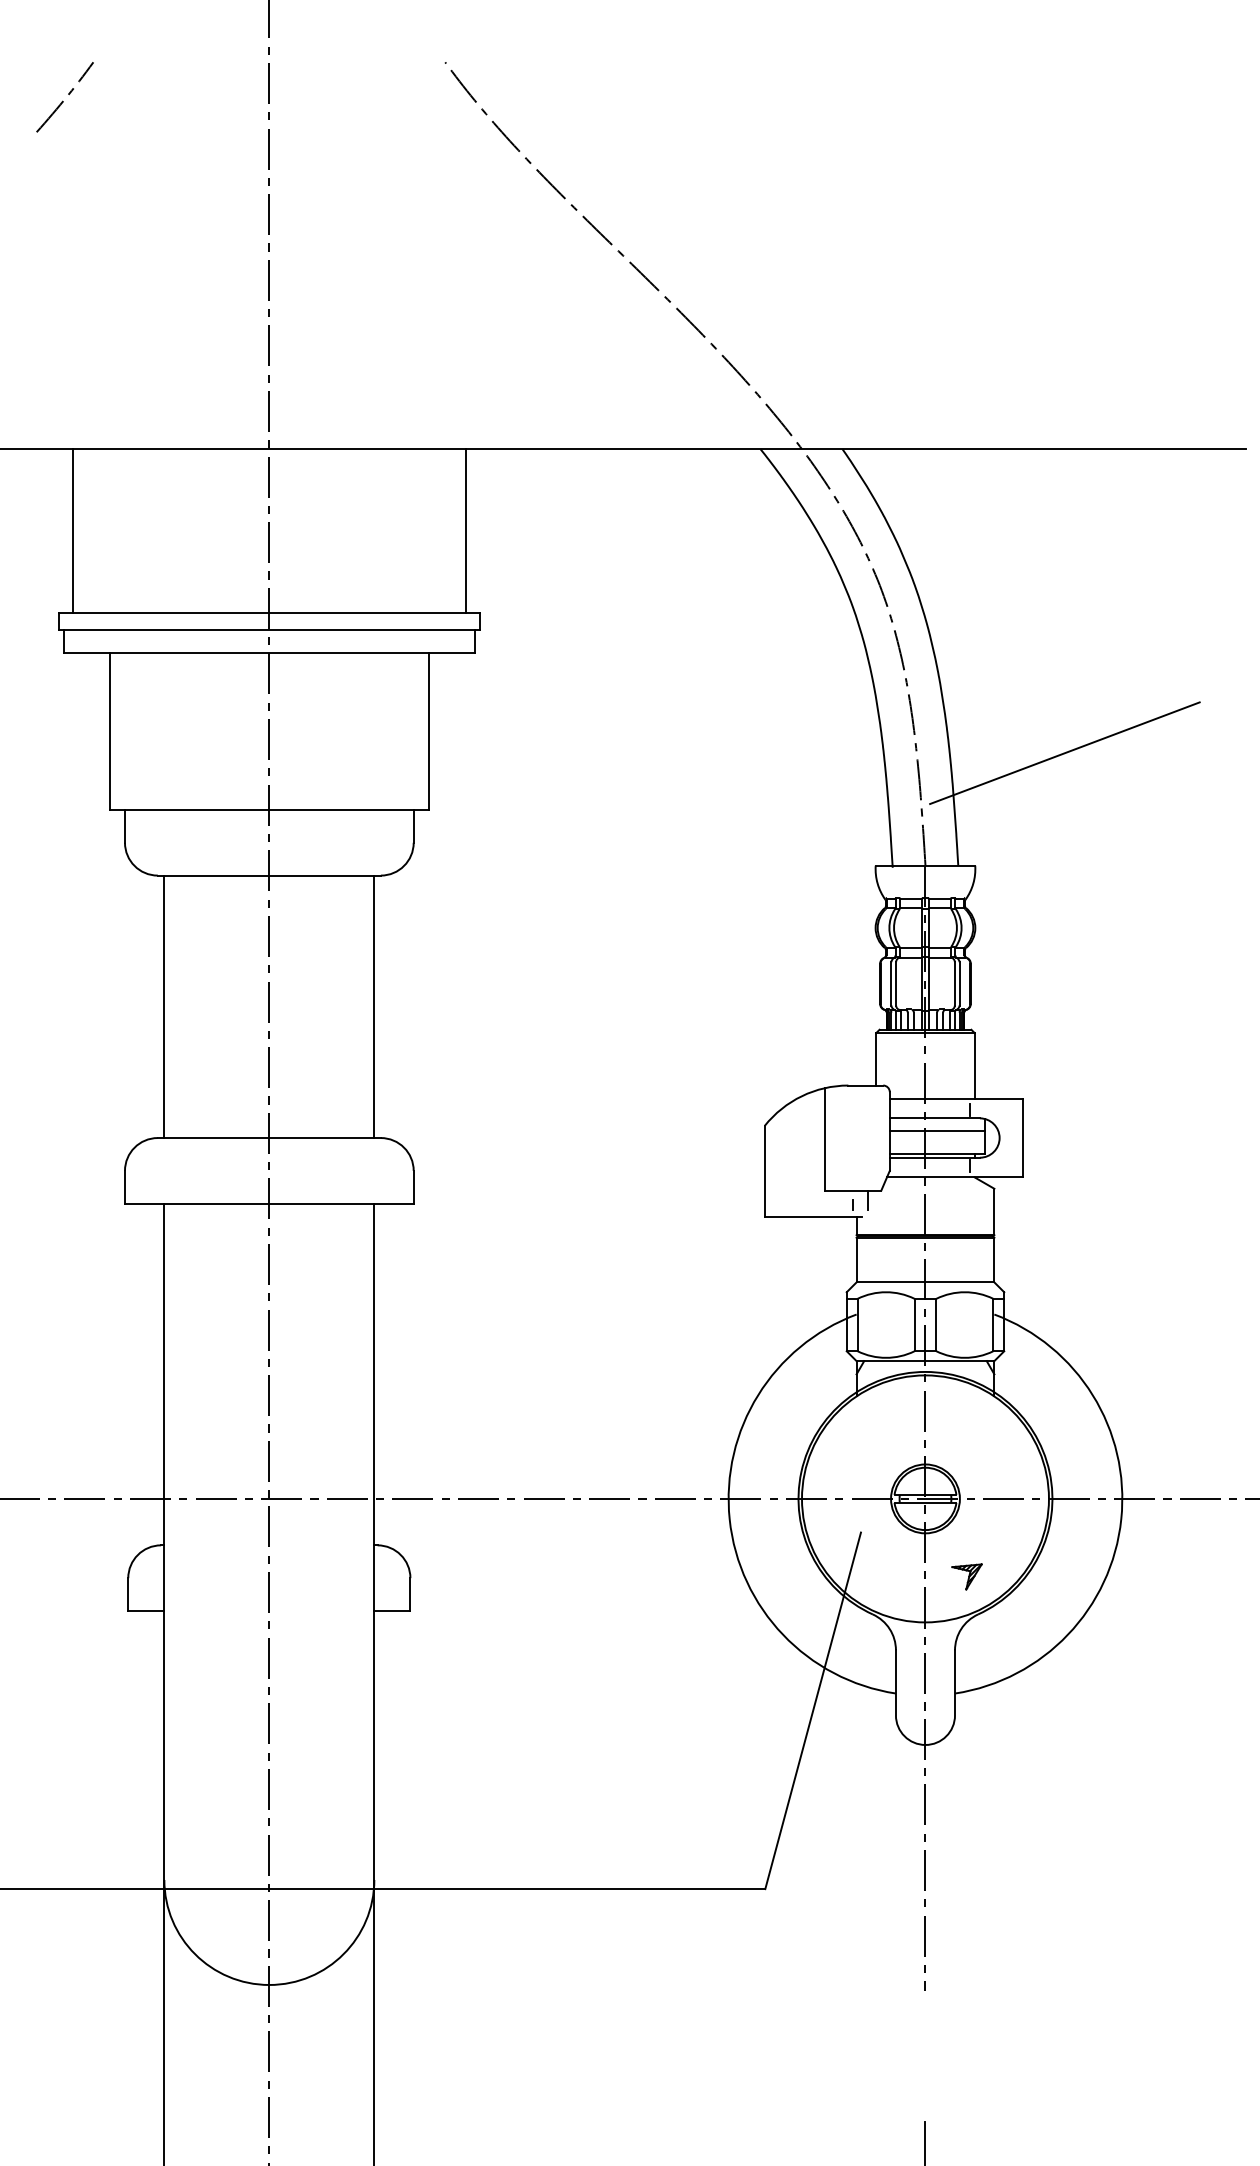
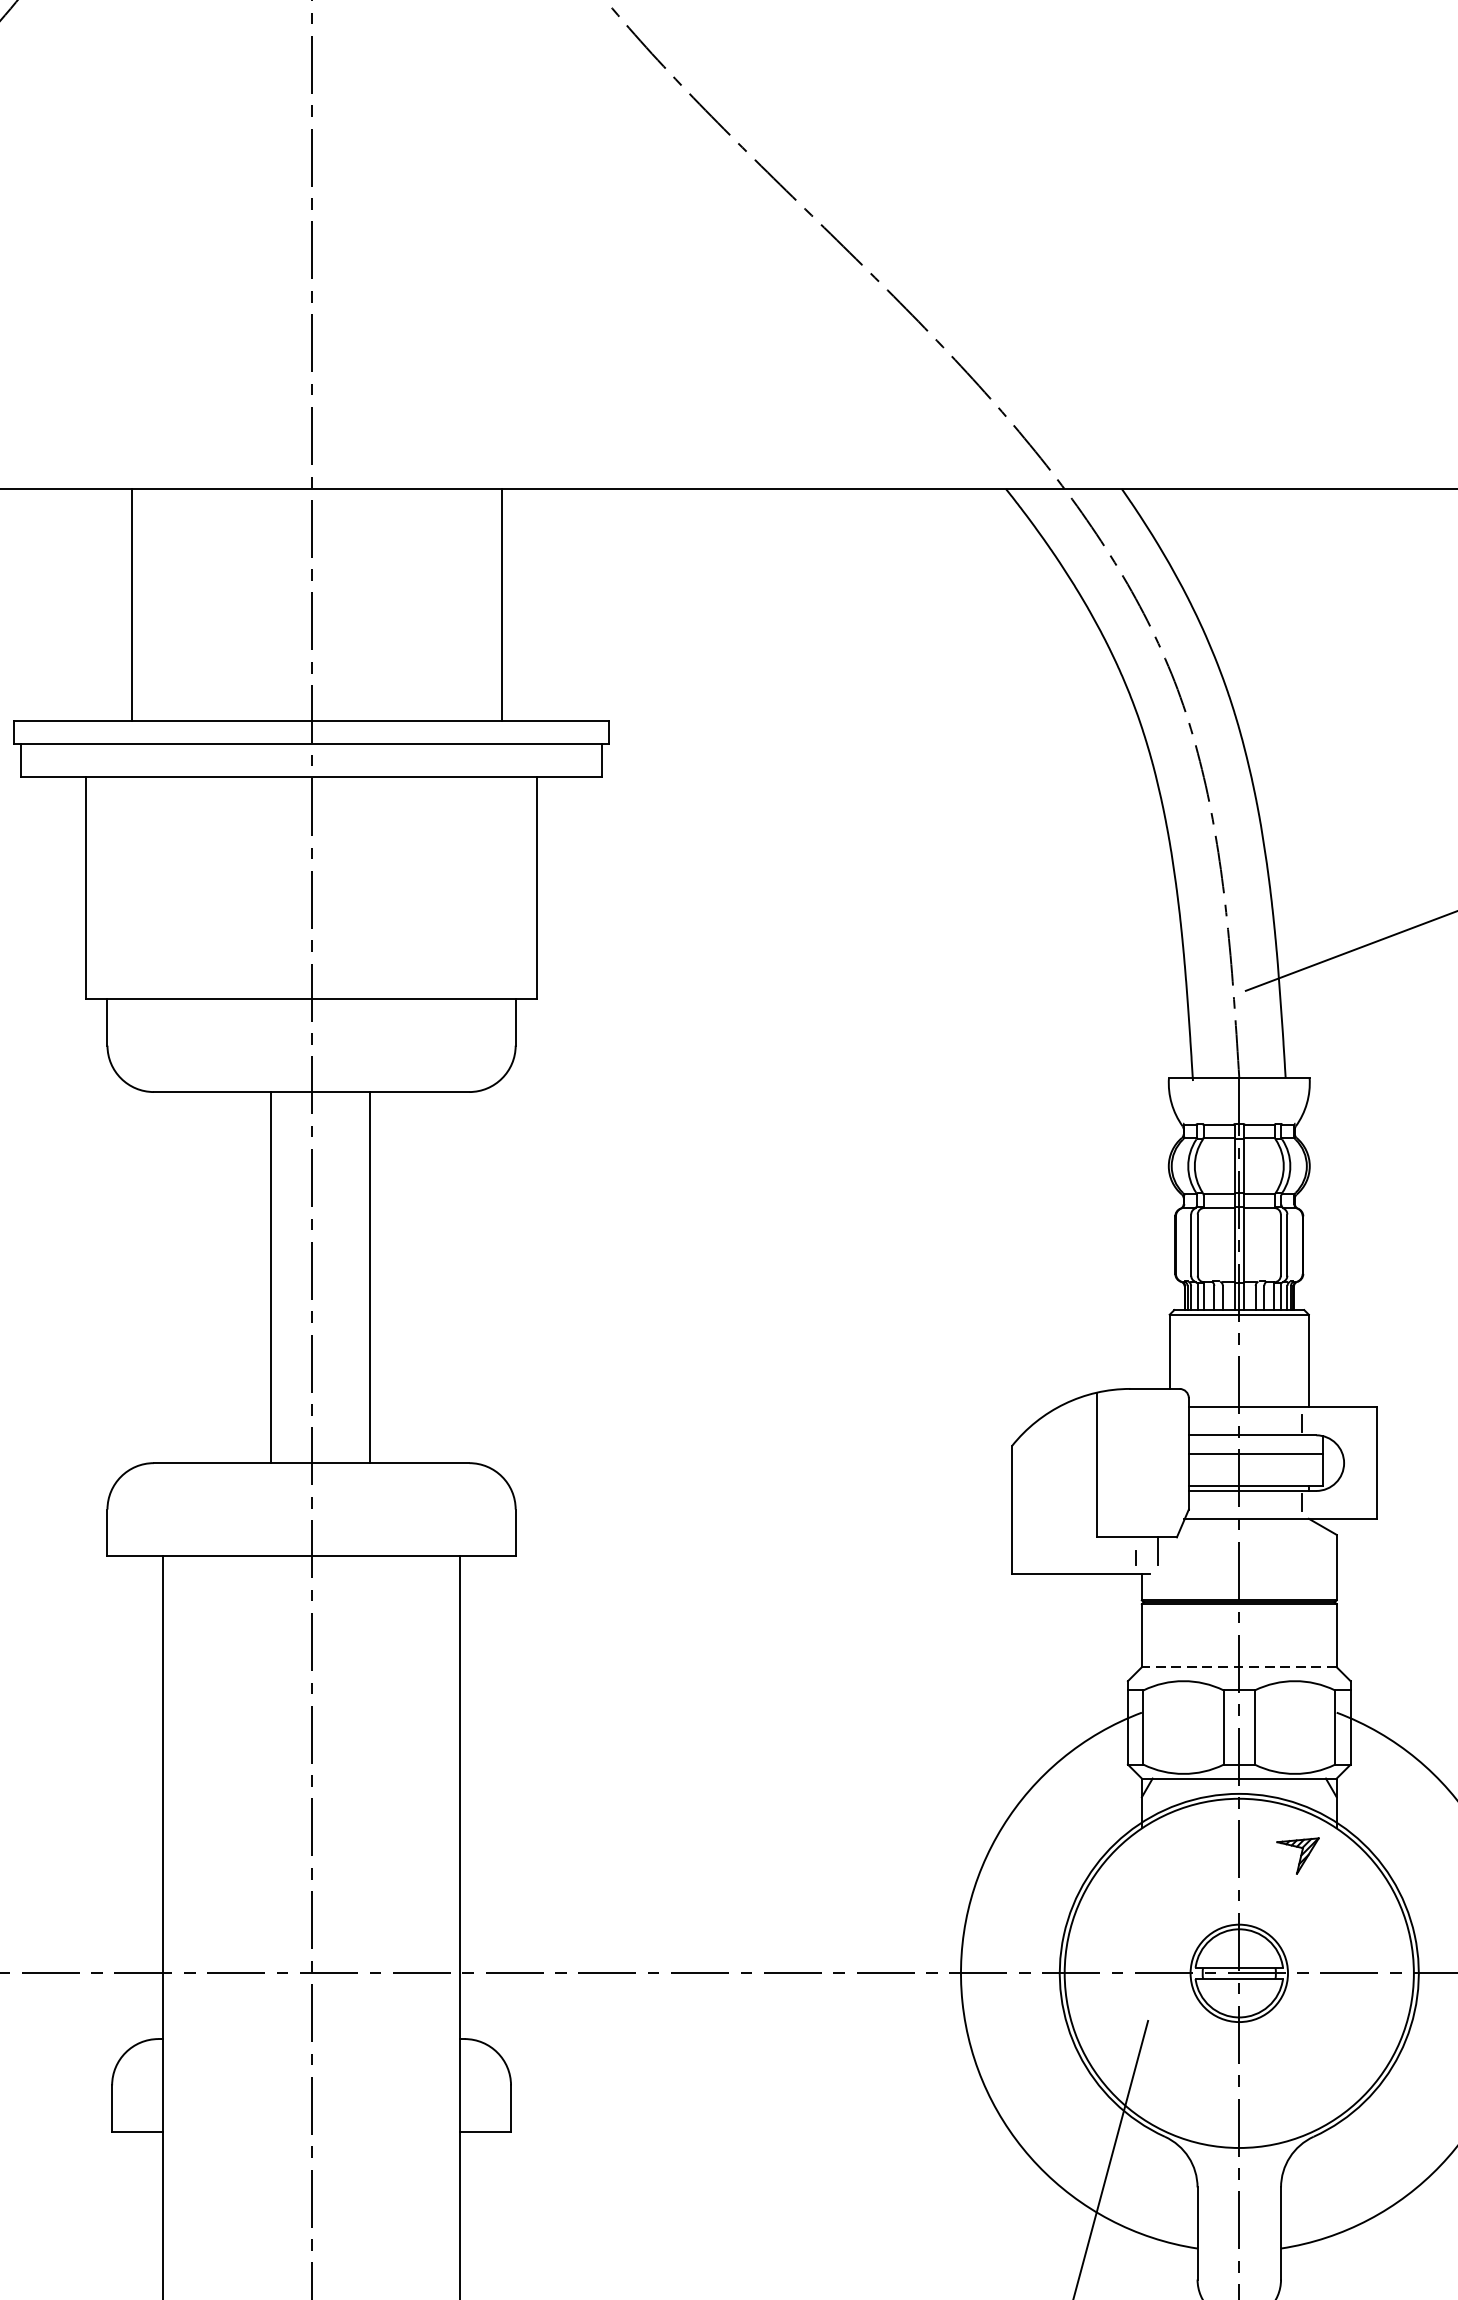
line: (72, 531) -> (132, 605), moved
line: (466, 531) -> (502, 605), moved
line: (164, 1006) -> (270, 1277), moved
line: (374, 1006) -> (369, 1277), moved
line: (925, 1282) -> (1239, 1667), solid -> dashed
part: (966, 1576) -> (1297, 1855), moved

